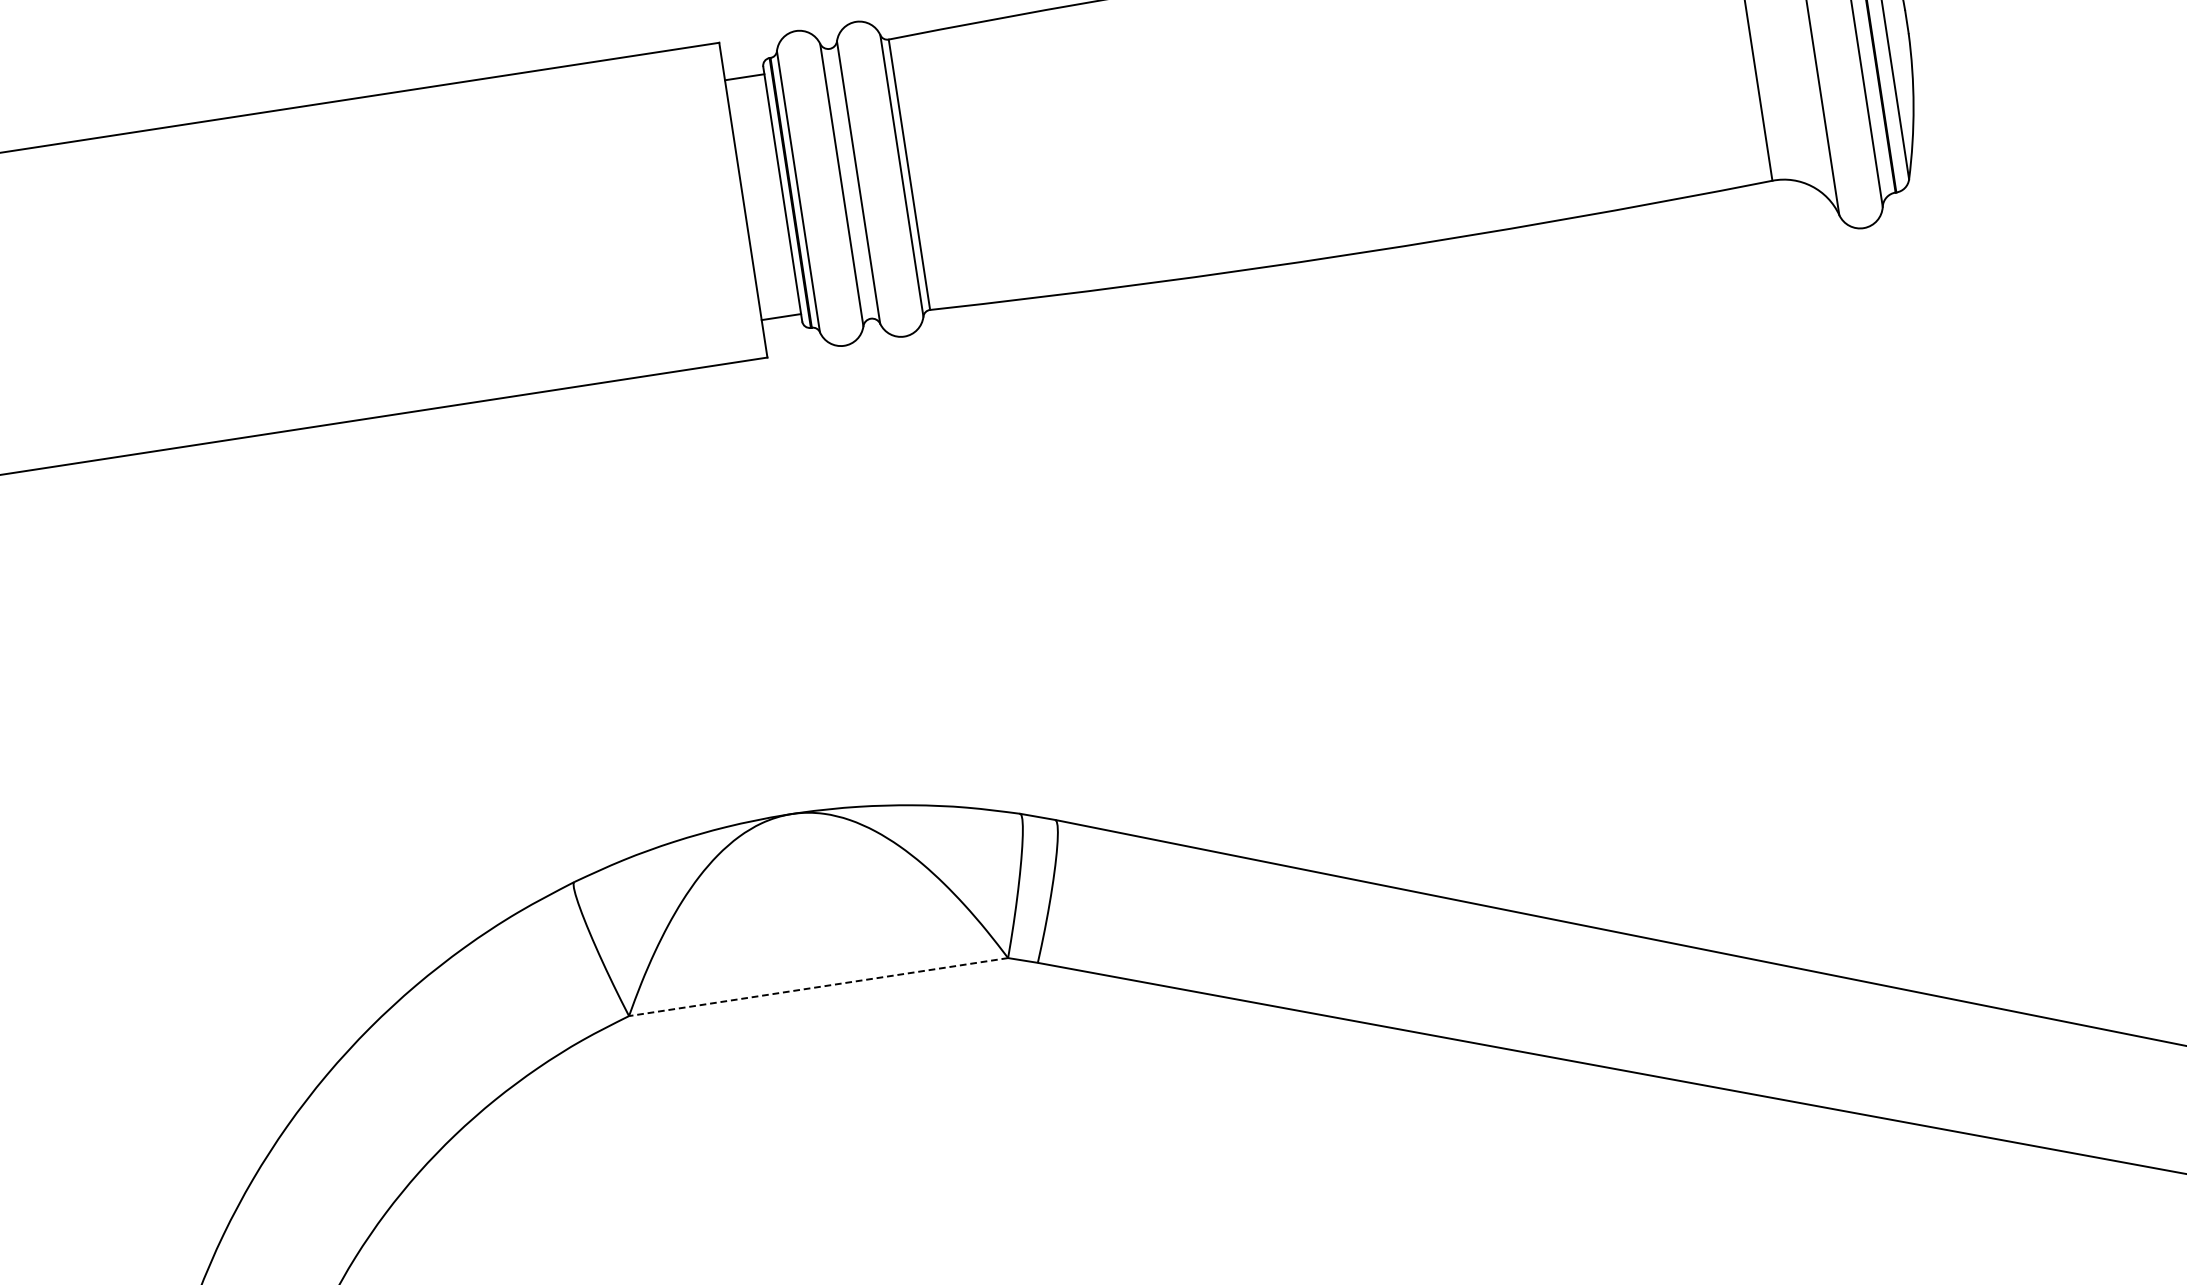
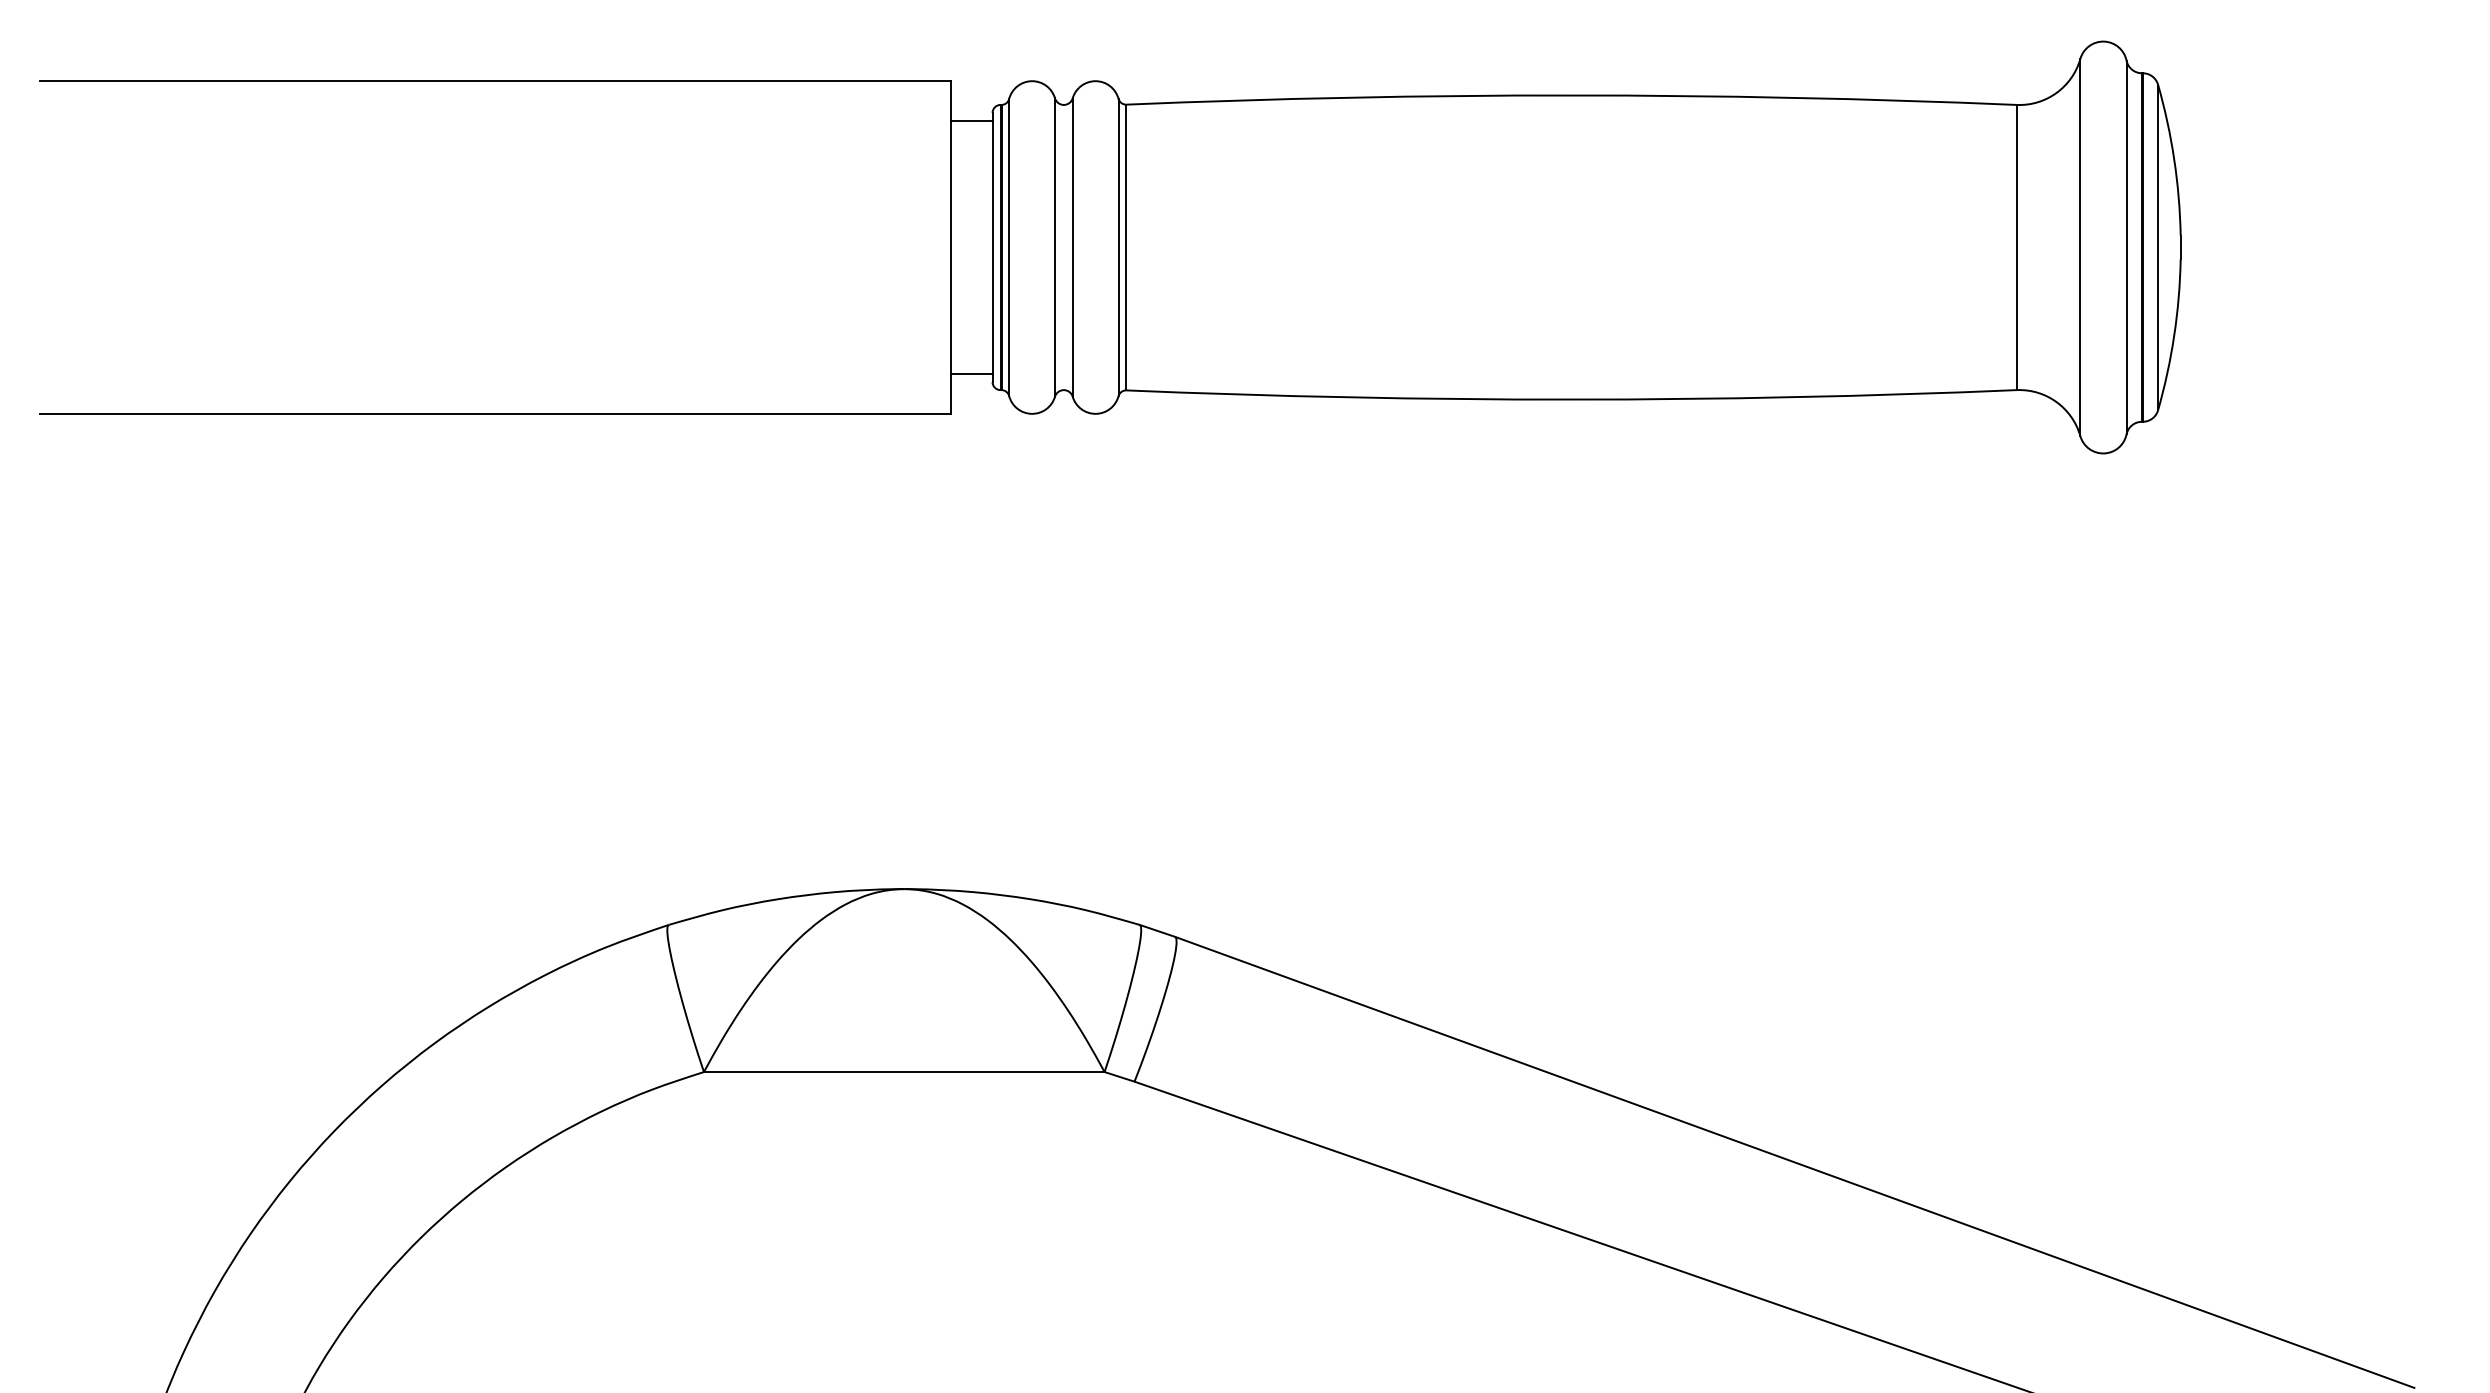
line: (817, 987) -> (903, 1072), dashed -> solid

